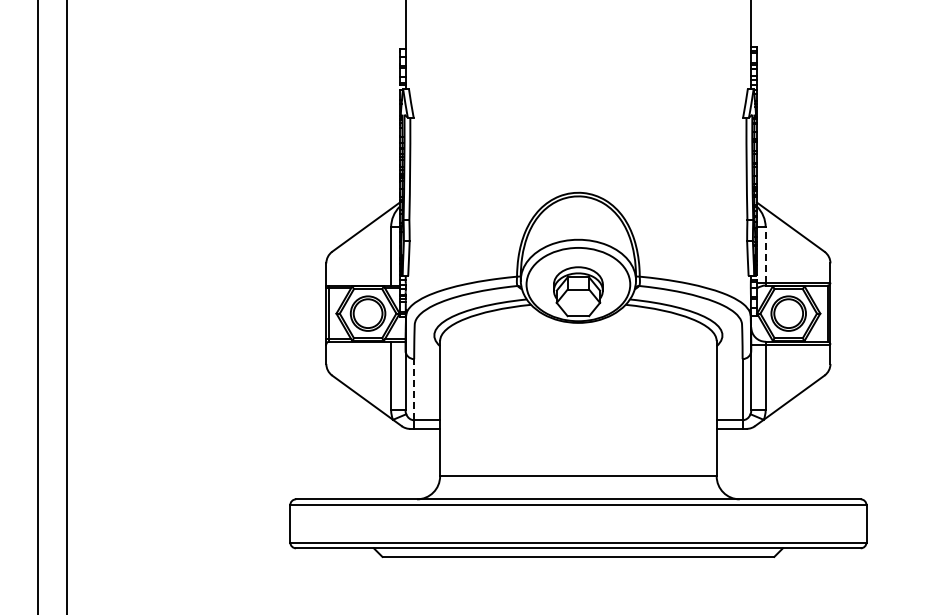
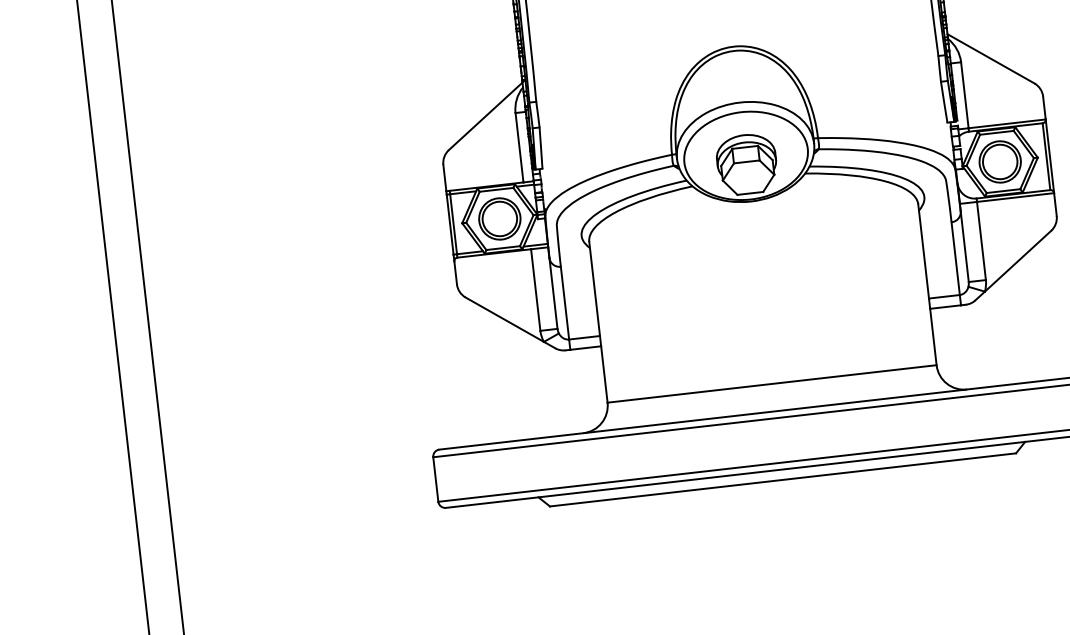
line: (765, 254) -> (964, 94), dashed -> solid
line: (414, 389) -> (565, 302), dashed -> solid

